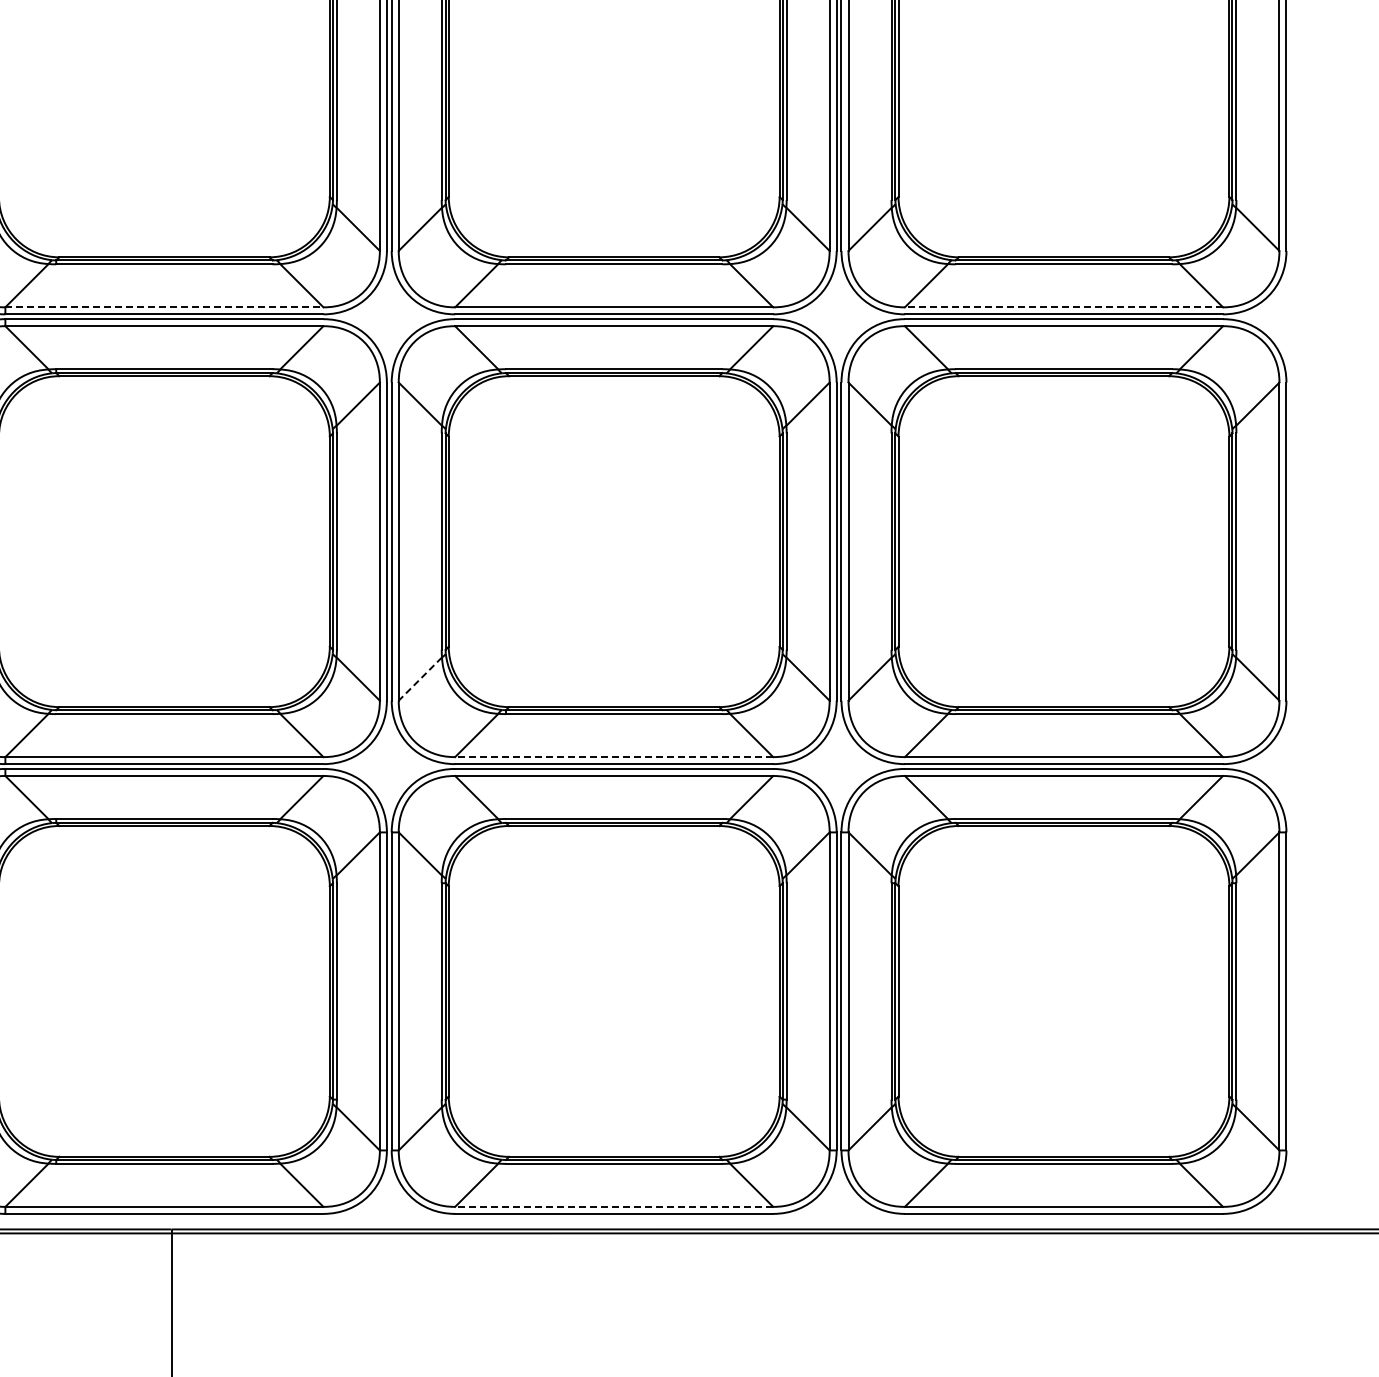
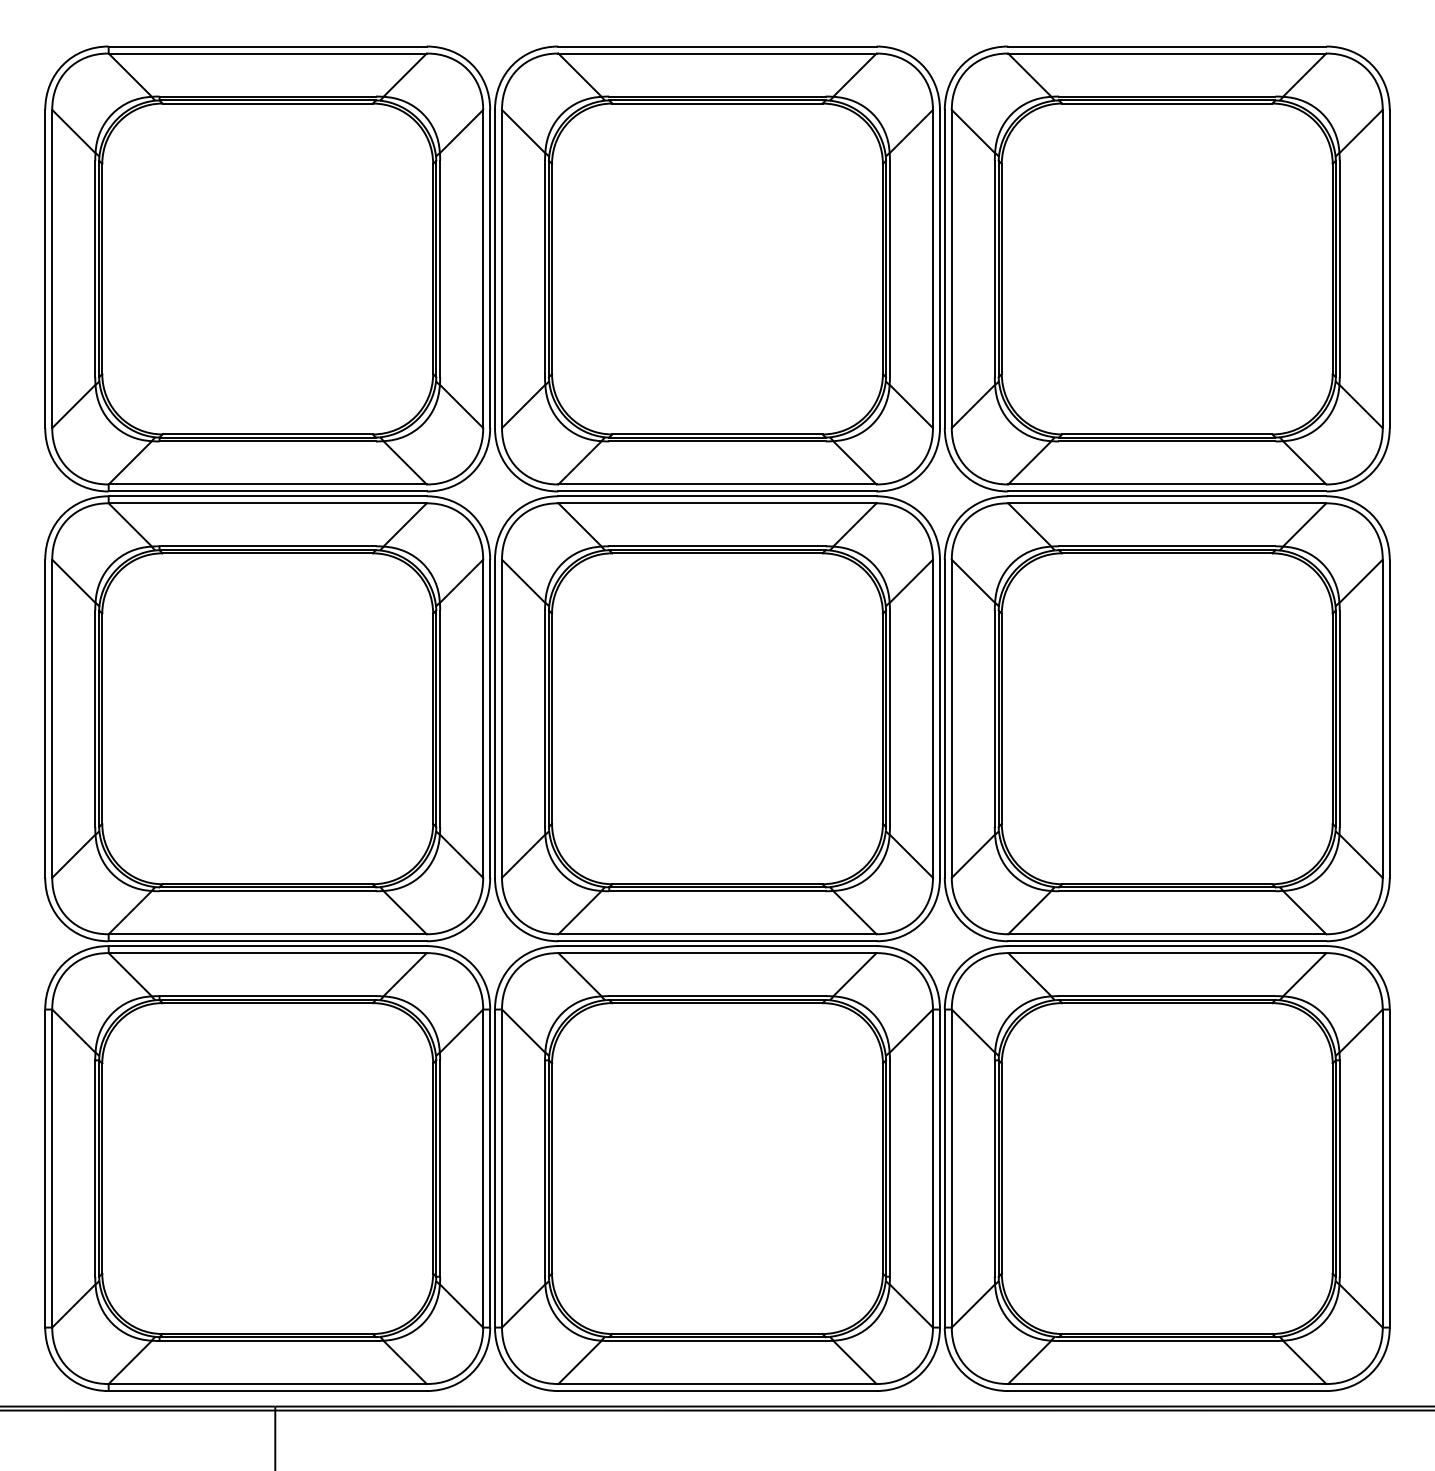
line: (165, 307) -> (268, 484), dashed -> solid
line: (1063, 307) -> (1166, 484), dashed -> solid
line: (420, 679) -> (523, 856), dashed -> solid
line: (614, 757) -> (717, 934), dashed -> solid
line: (614, 1206) -> (717, 1383), dashed -> solid

